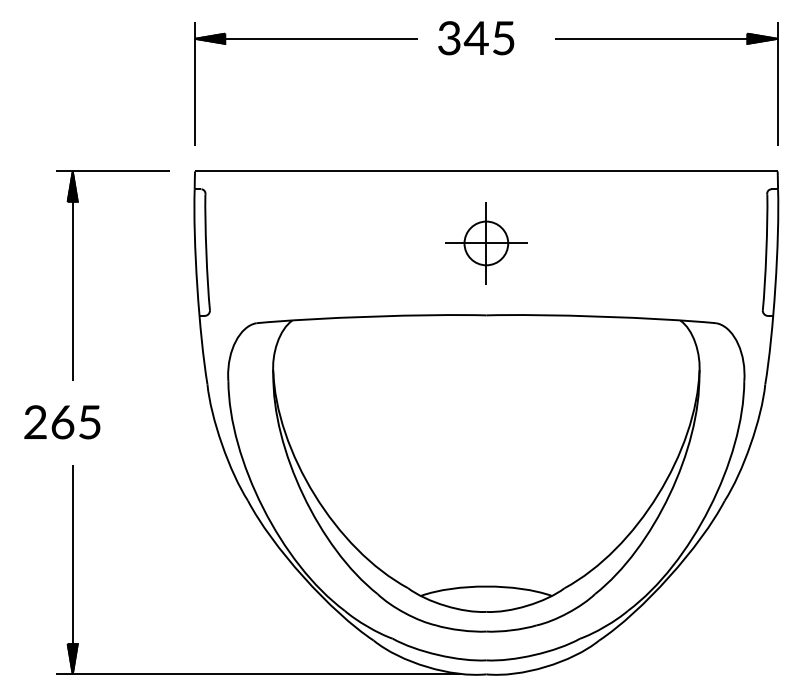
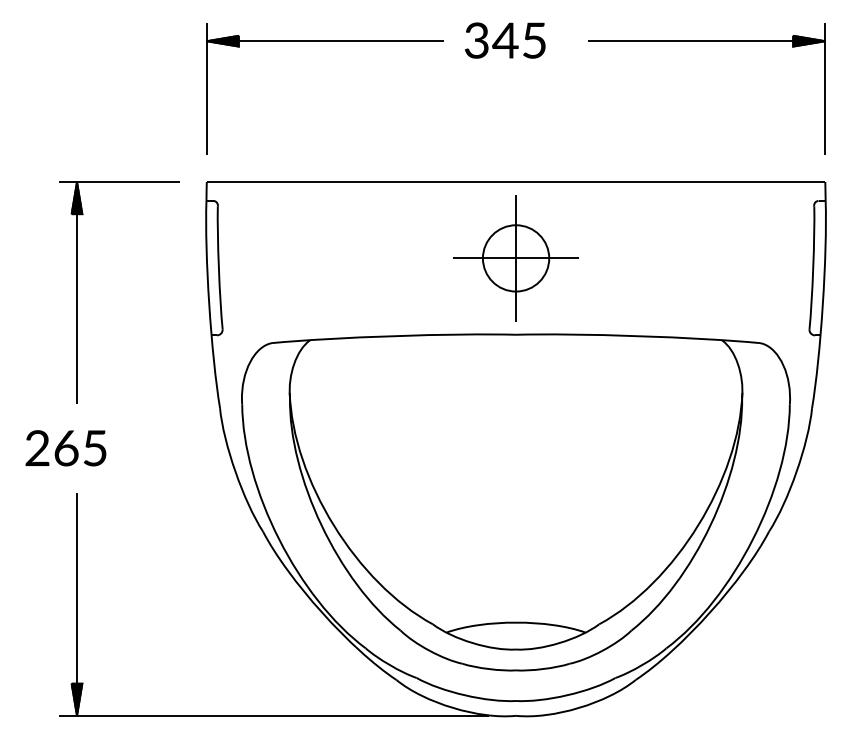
part: (485, 243) -> (515, 258), size x1.43

